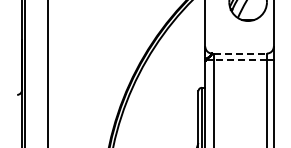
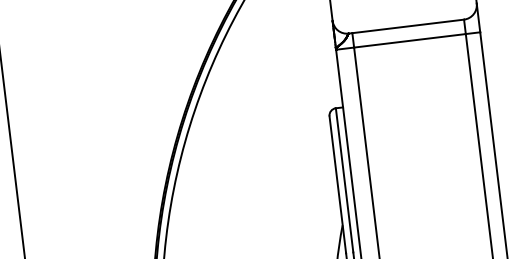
line: (240, 53) -> (408, 26), dashed -> solid
line: (240, 60) -> (410, 40), dashed -> solid

